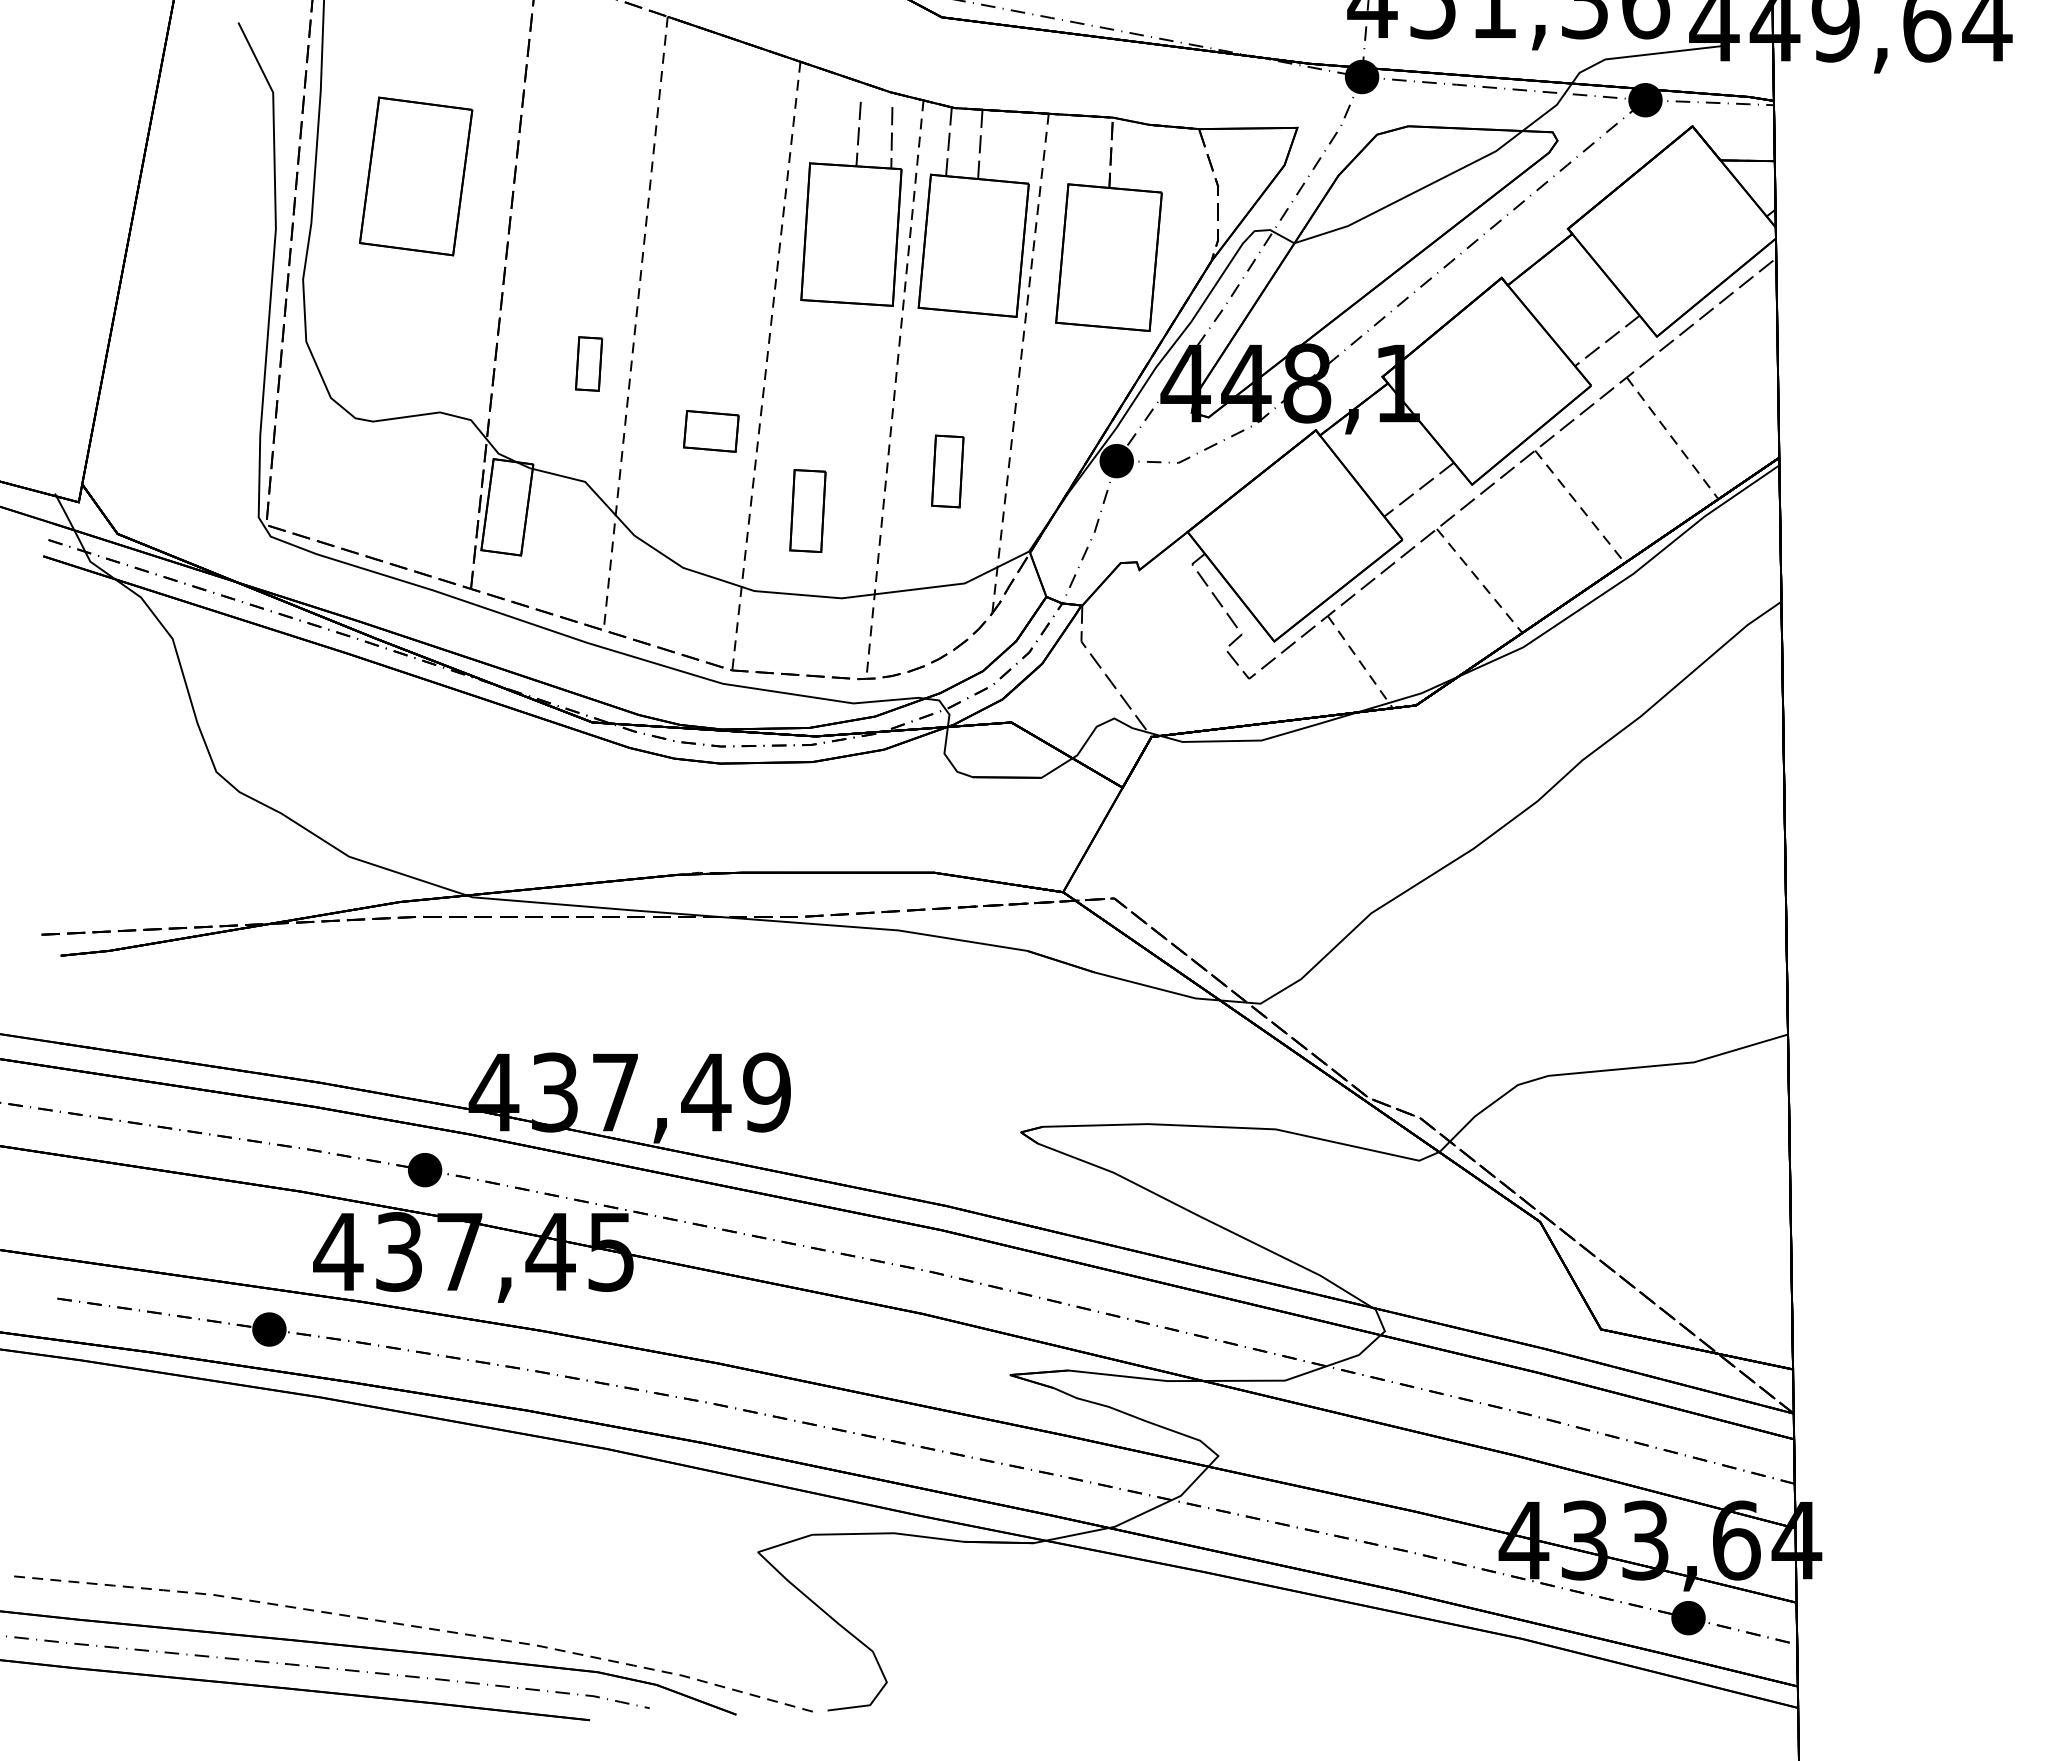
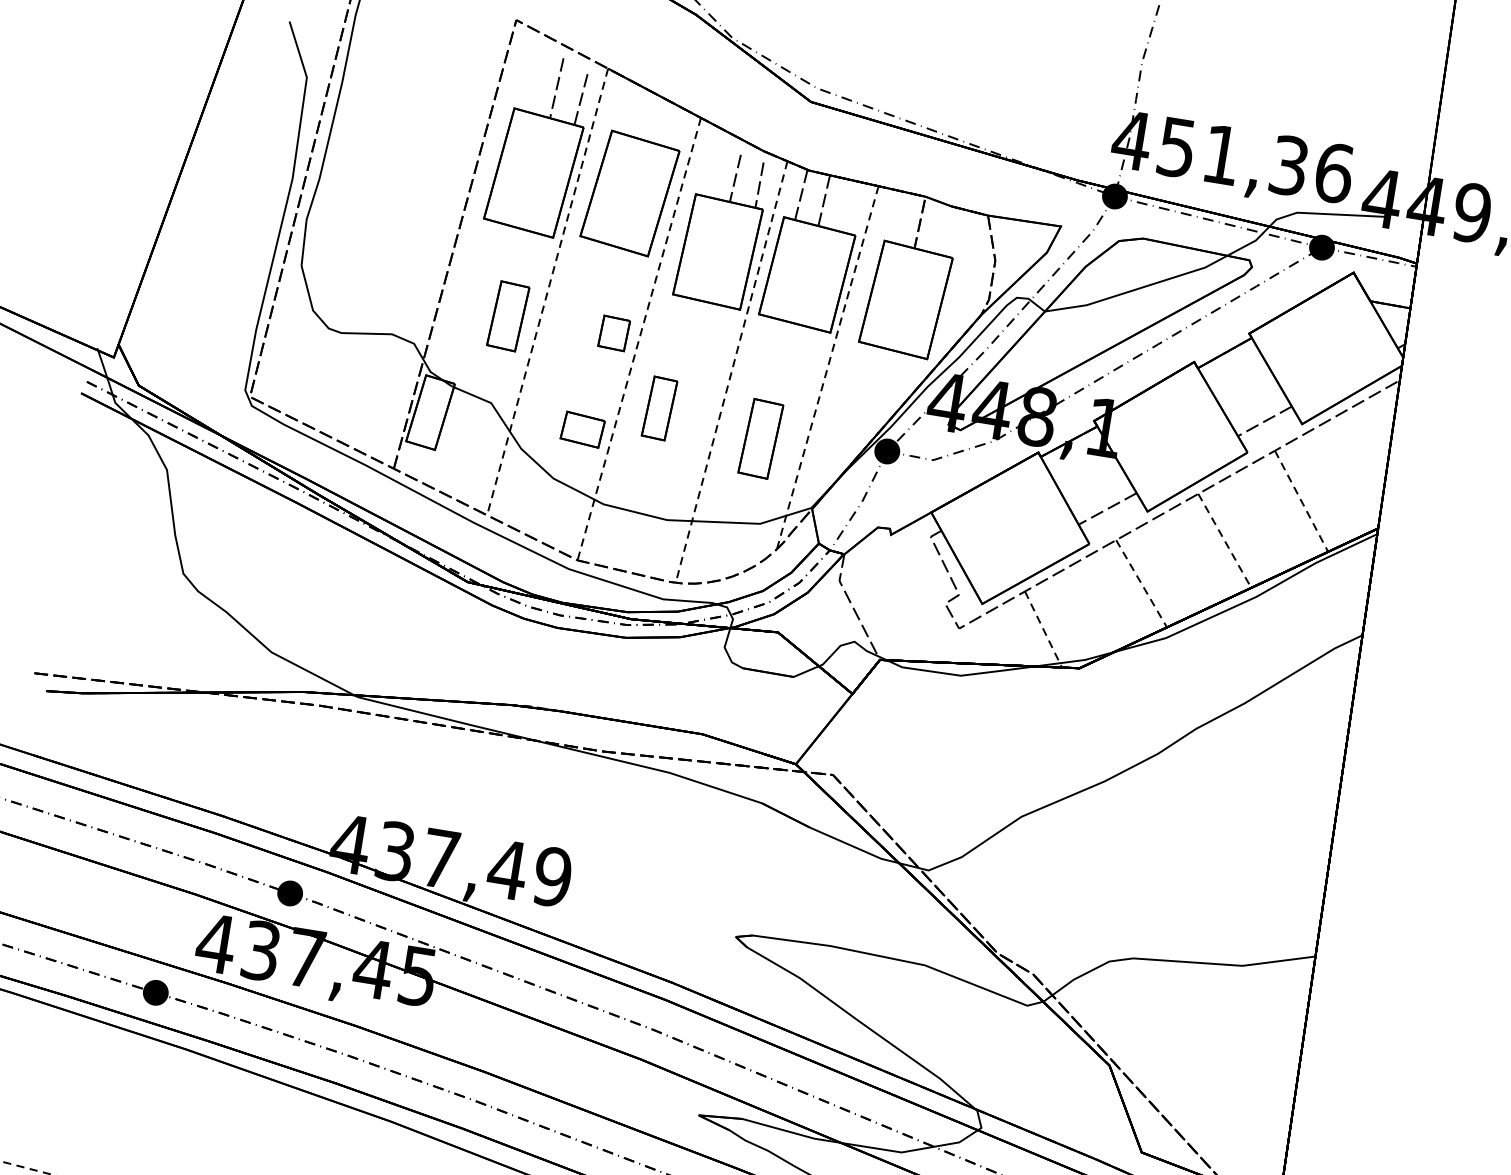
part: (591, 131) -> (537, 144), added
part: (416, 176) -> (630, 193), moved
part: (588, 363) -> (507, 315), size x1.67
part: (731, 363) -> (613, 333), added
part: (711, 431) -> (582, 429), moved
part: (947, 471) -> (760, 438), size x1.43
part: (807, 510) -> (659, 408), moved

